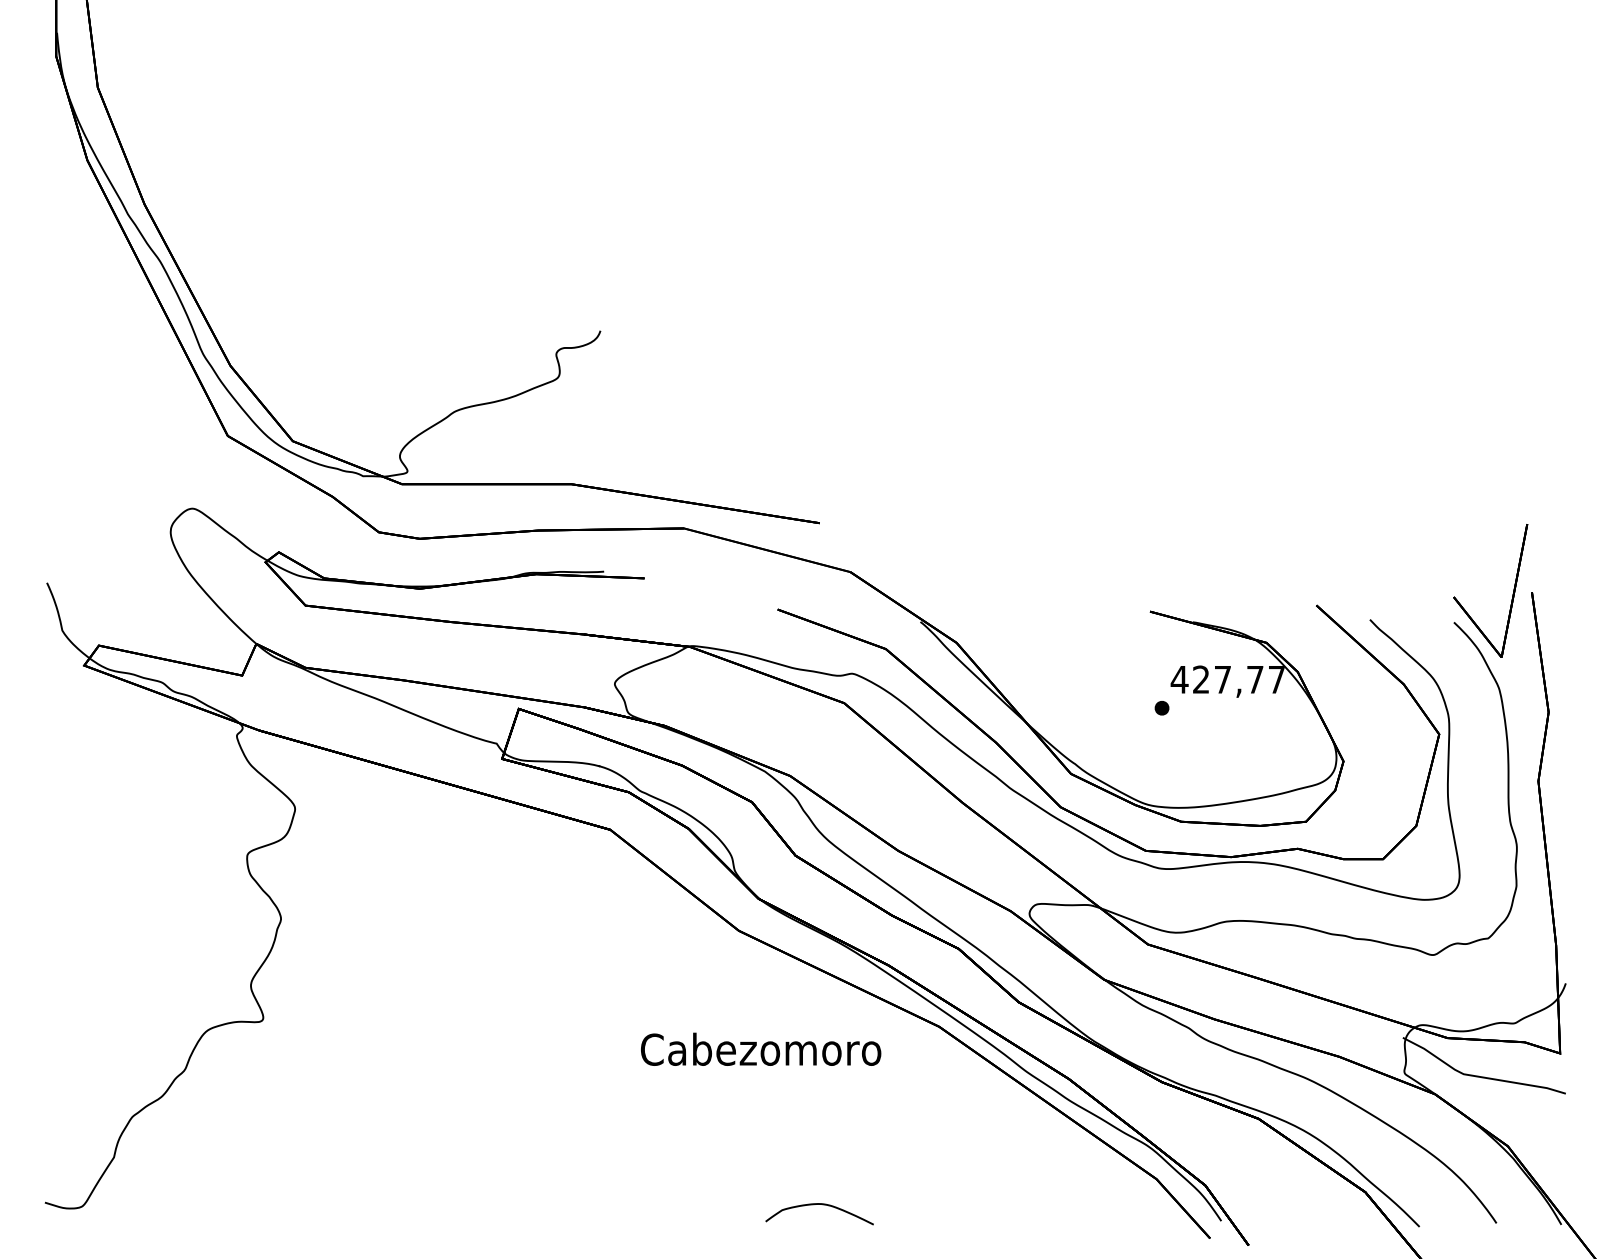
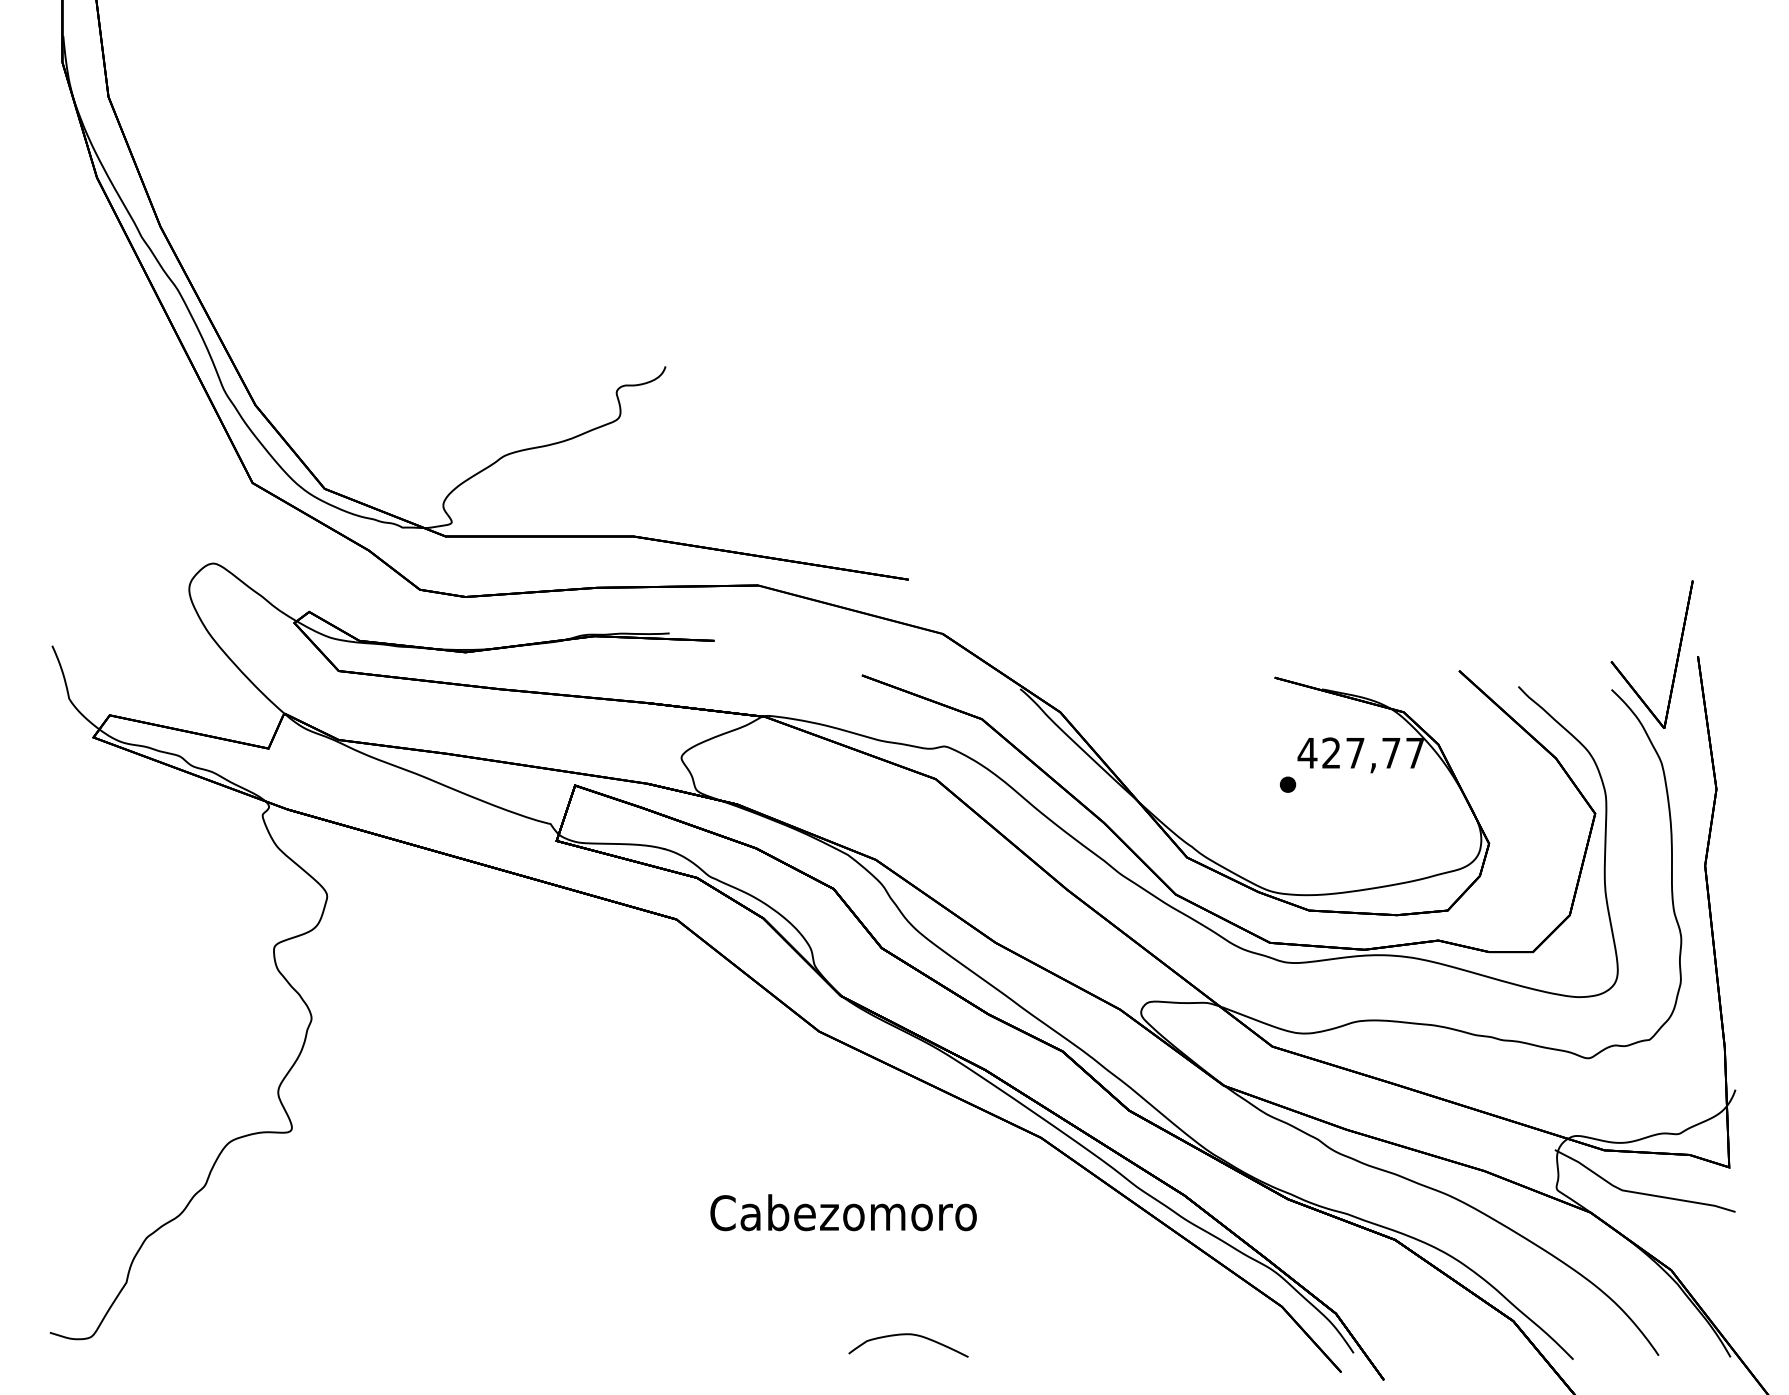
text: (761, 1048) -> (844, 1211), moved

